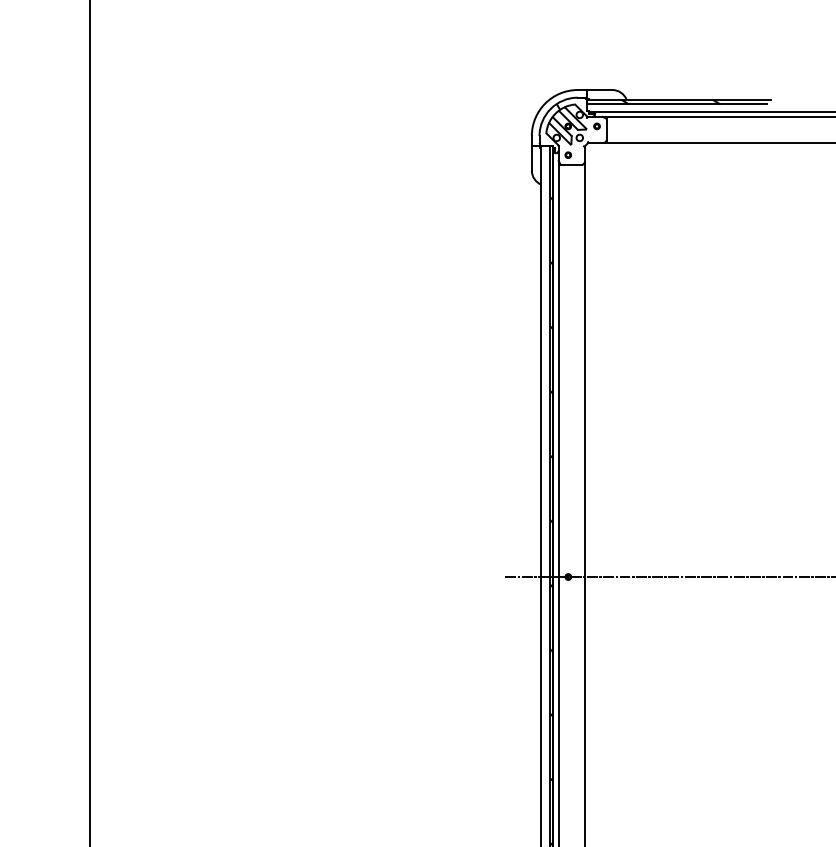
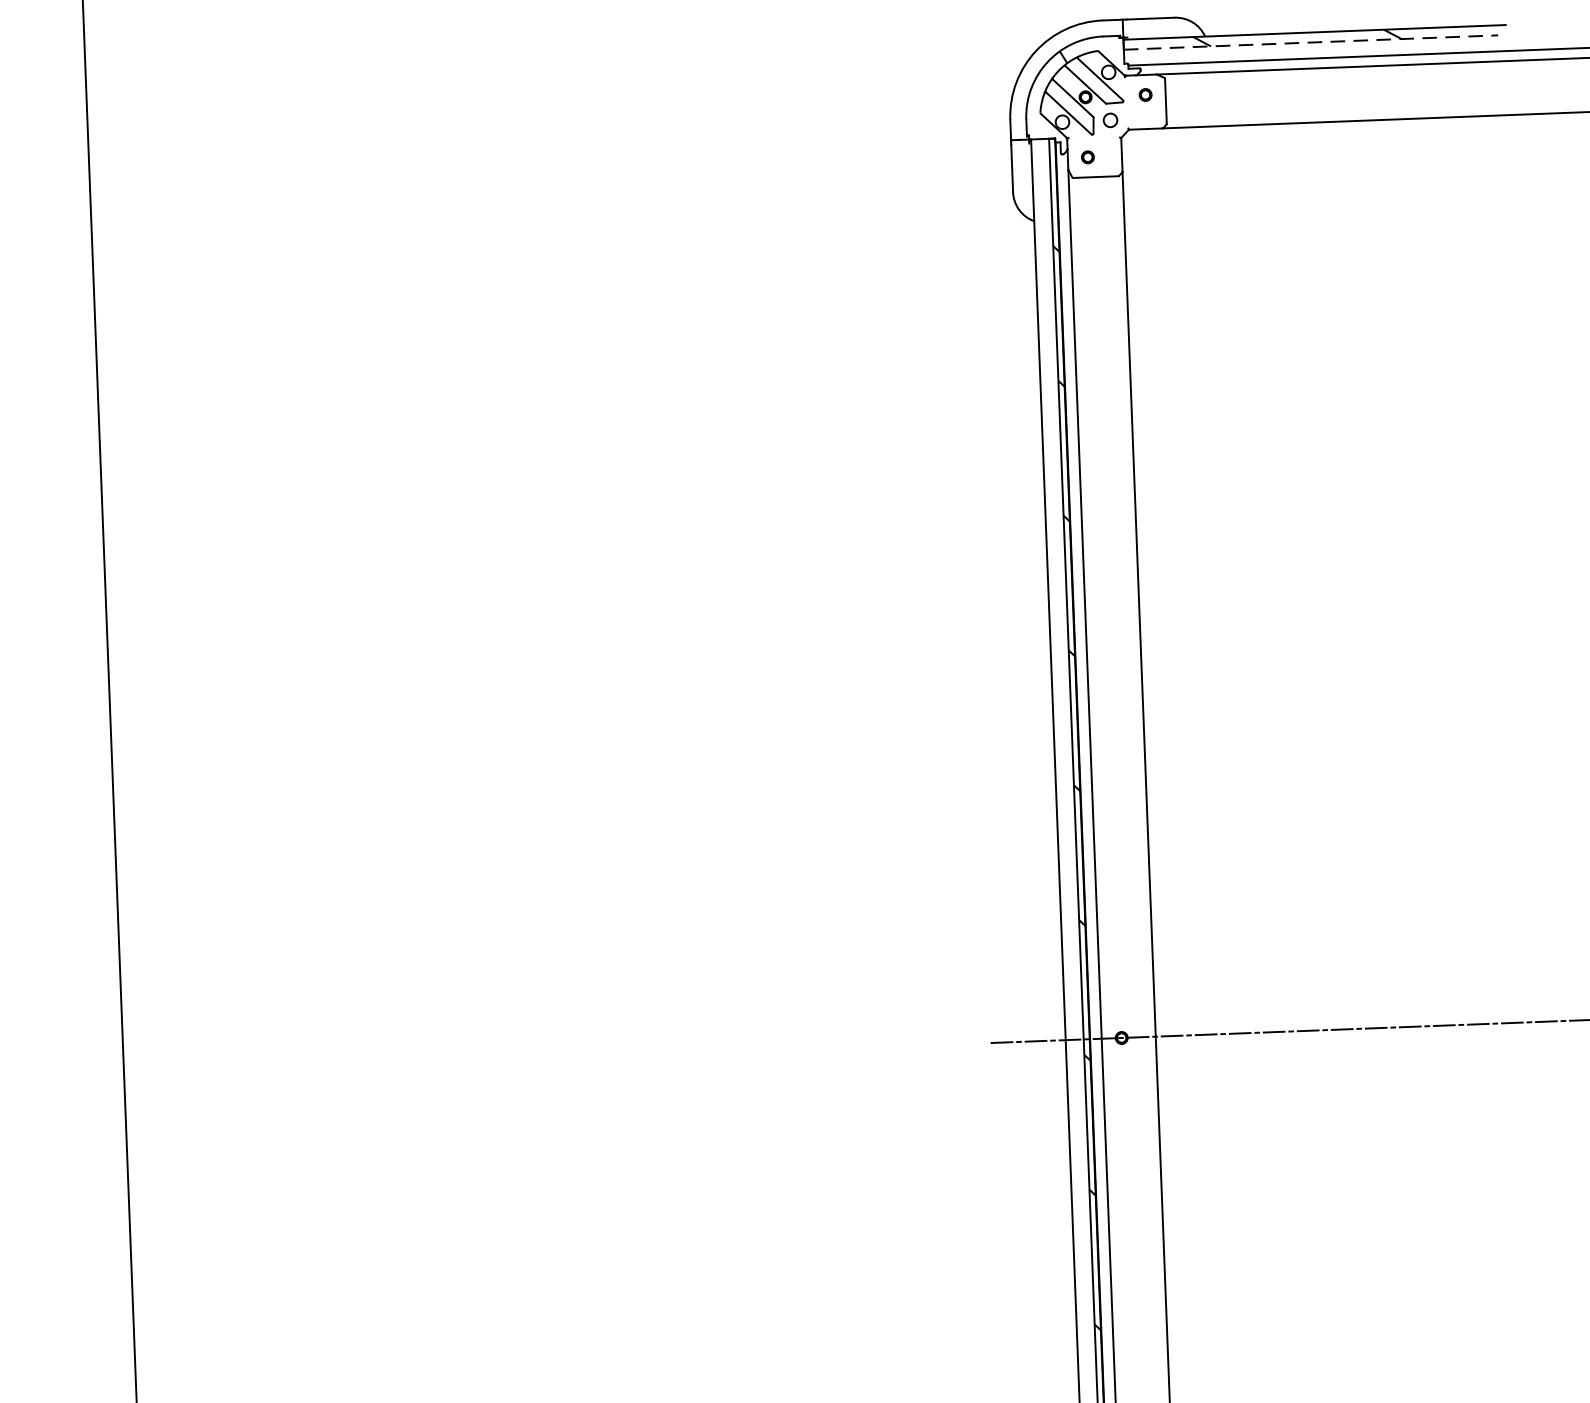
line: (677, 104) -> (1311, 42), solid -> dashed

